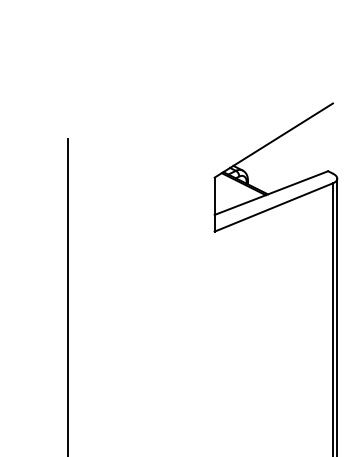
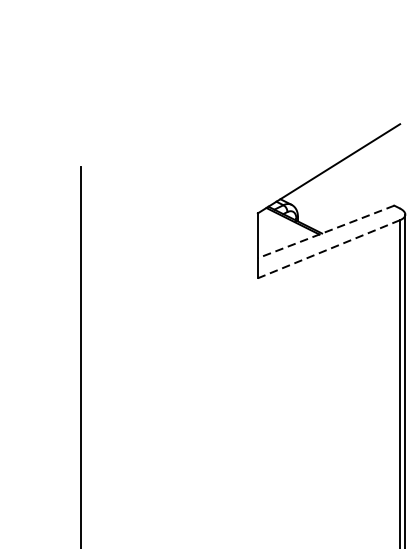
line: (271, 193) -> (326, 232), solid -> dashed
line: (273, 207) -> (328, 249), solid -> dashed

